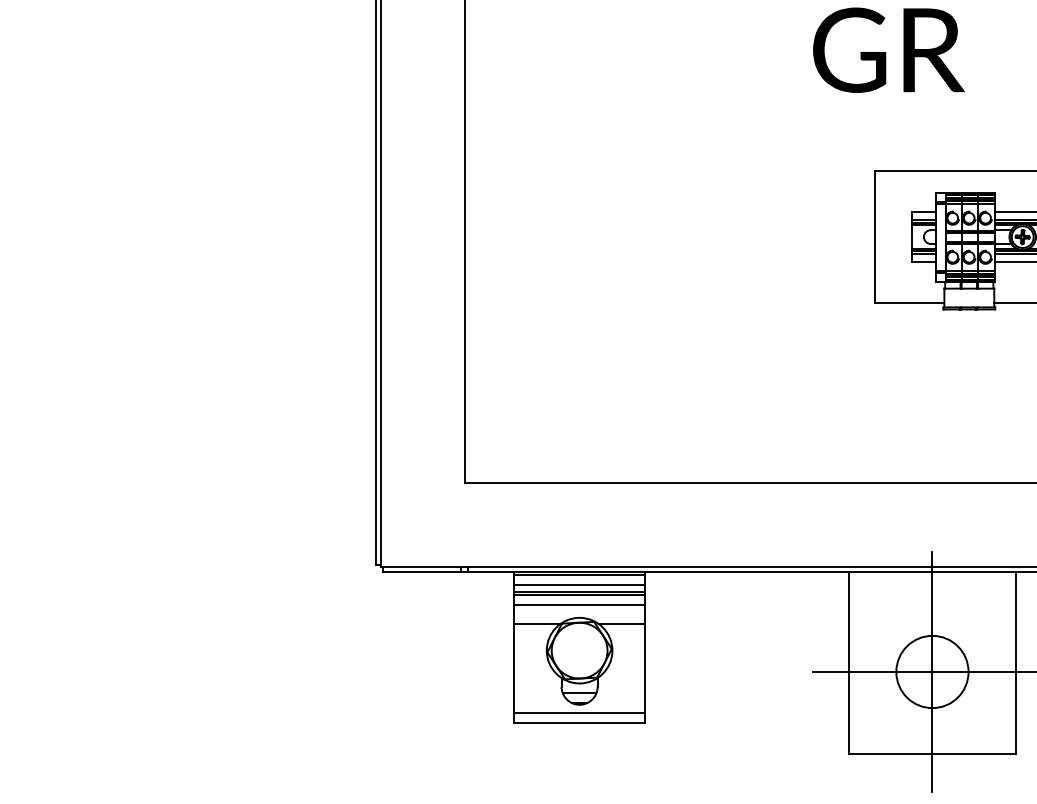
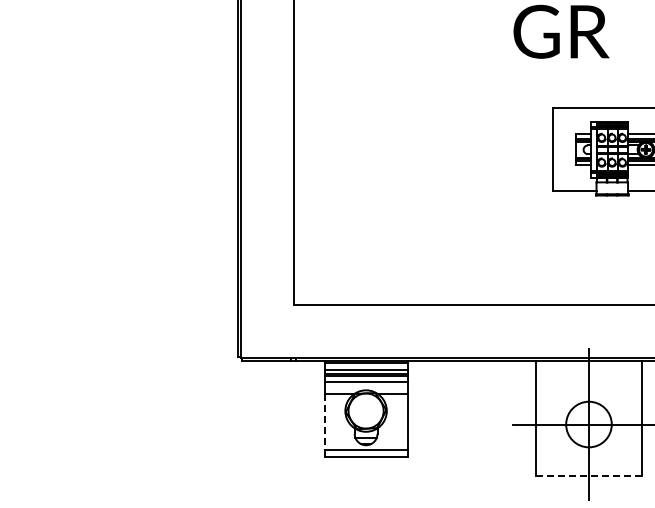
line: (513, 668) -> (324, 422), solid -> dashed
line: (931, 754) -> (588, 476), solid -> dashed

